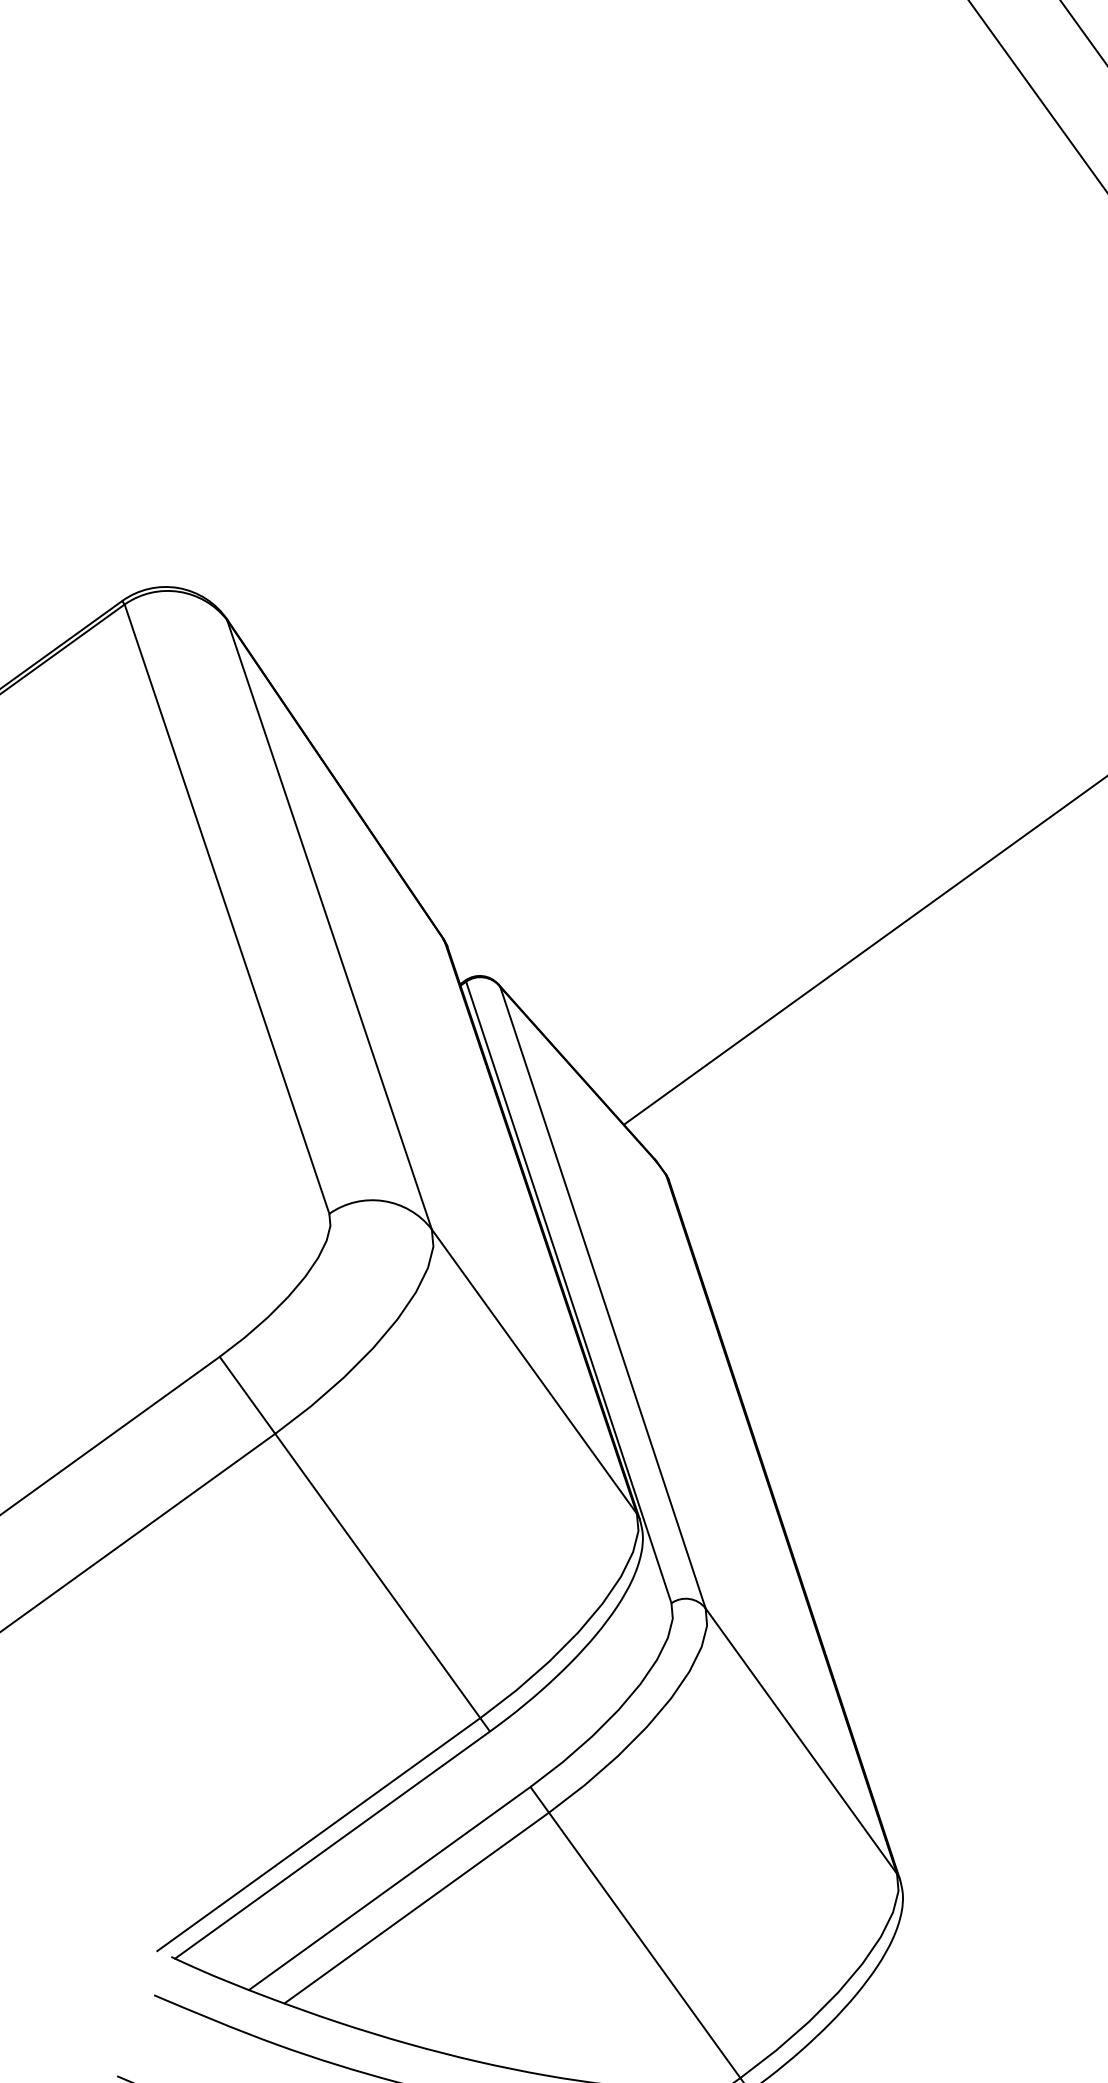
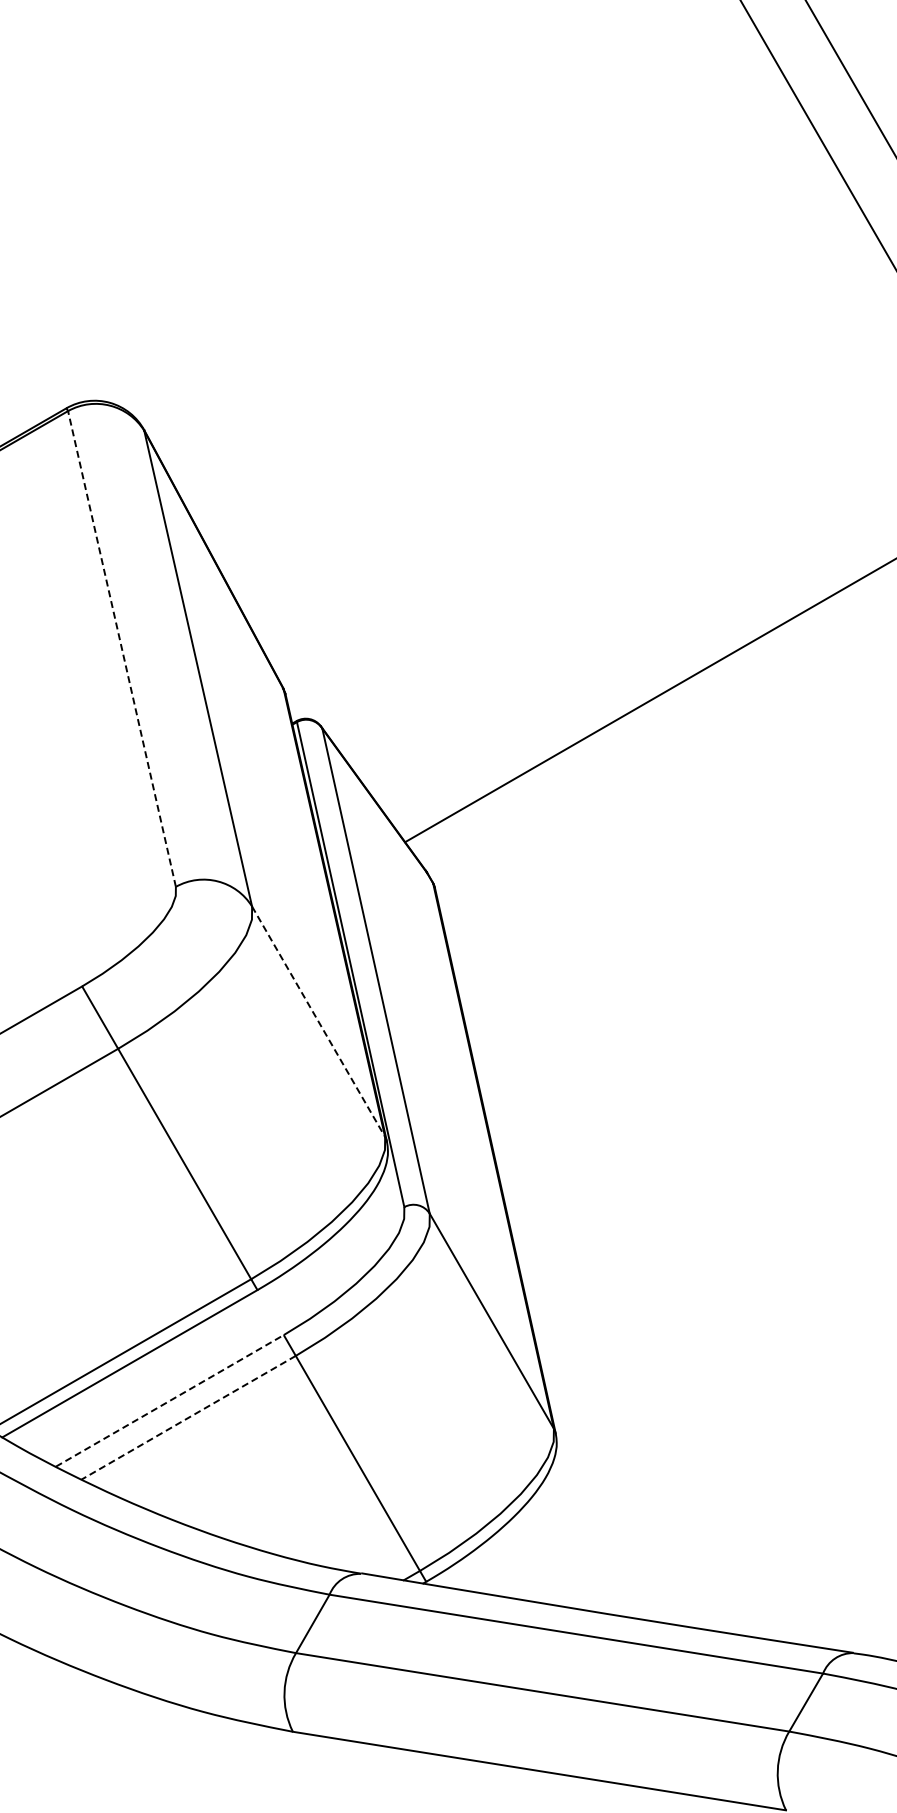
line: (227, 908) -> (122, 648), solid -> dashed
line: (534, 1372) -> (318, 1022), solid -> dashed
line: (389, 1887) -> (169, 1400), solid -> dashed
line: (416, 1907) -> (188, 1417), solid -> dashed

